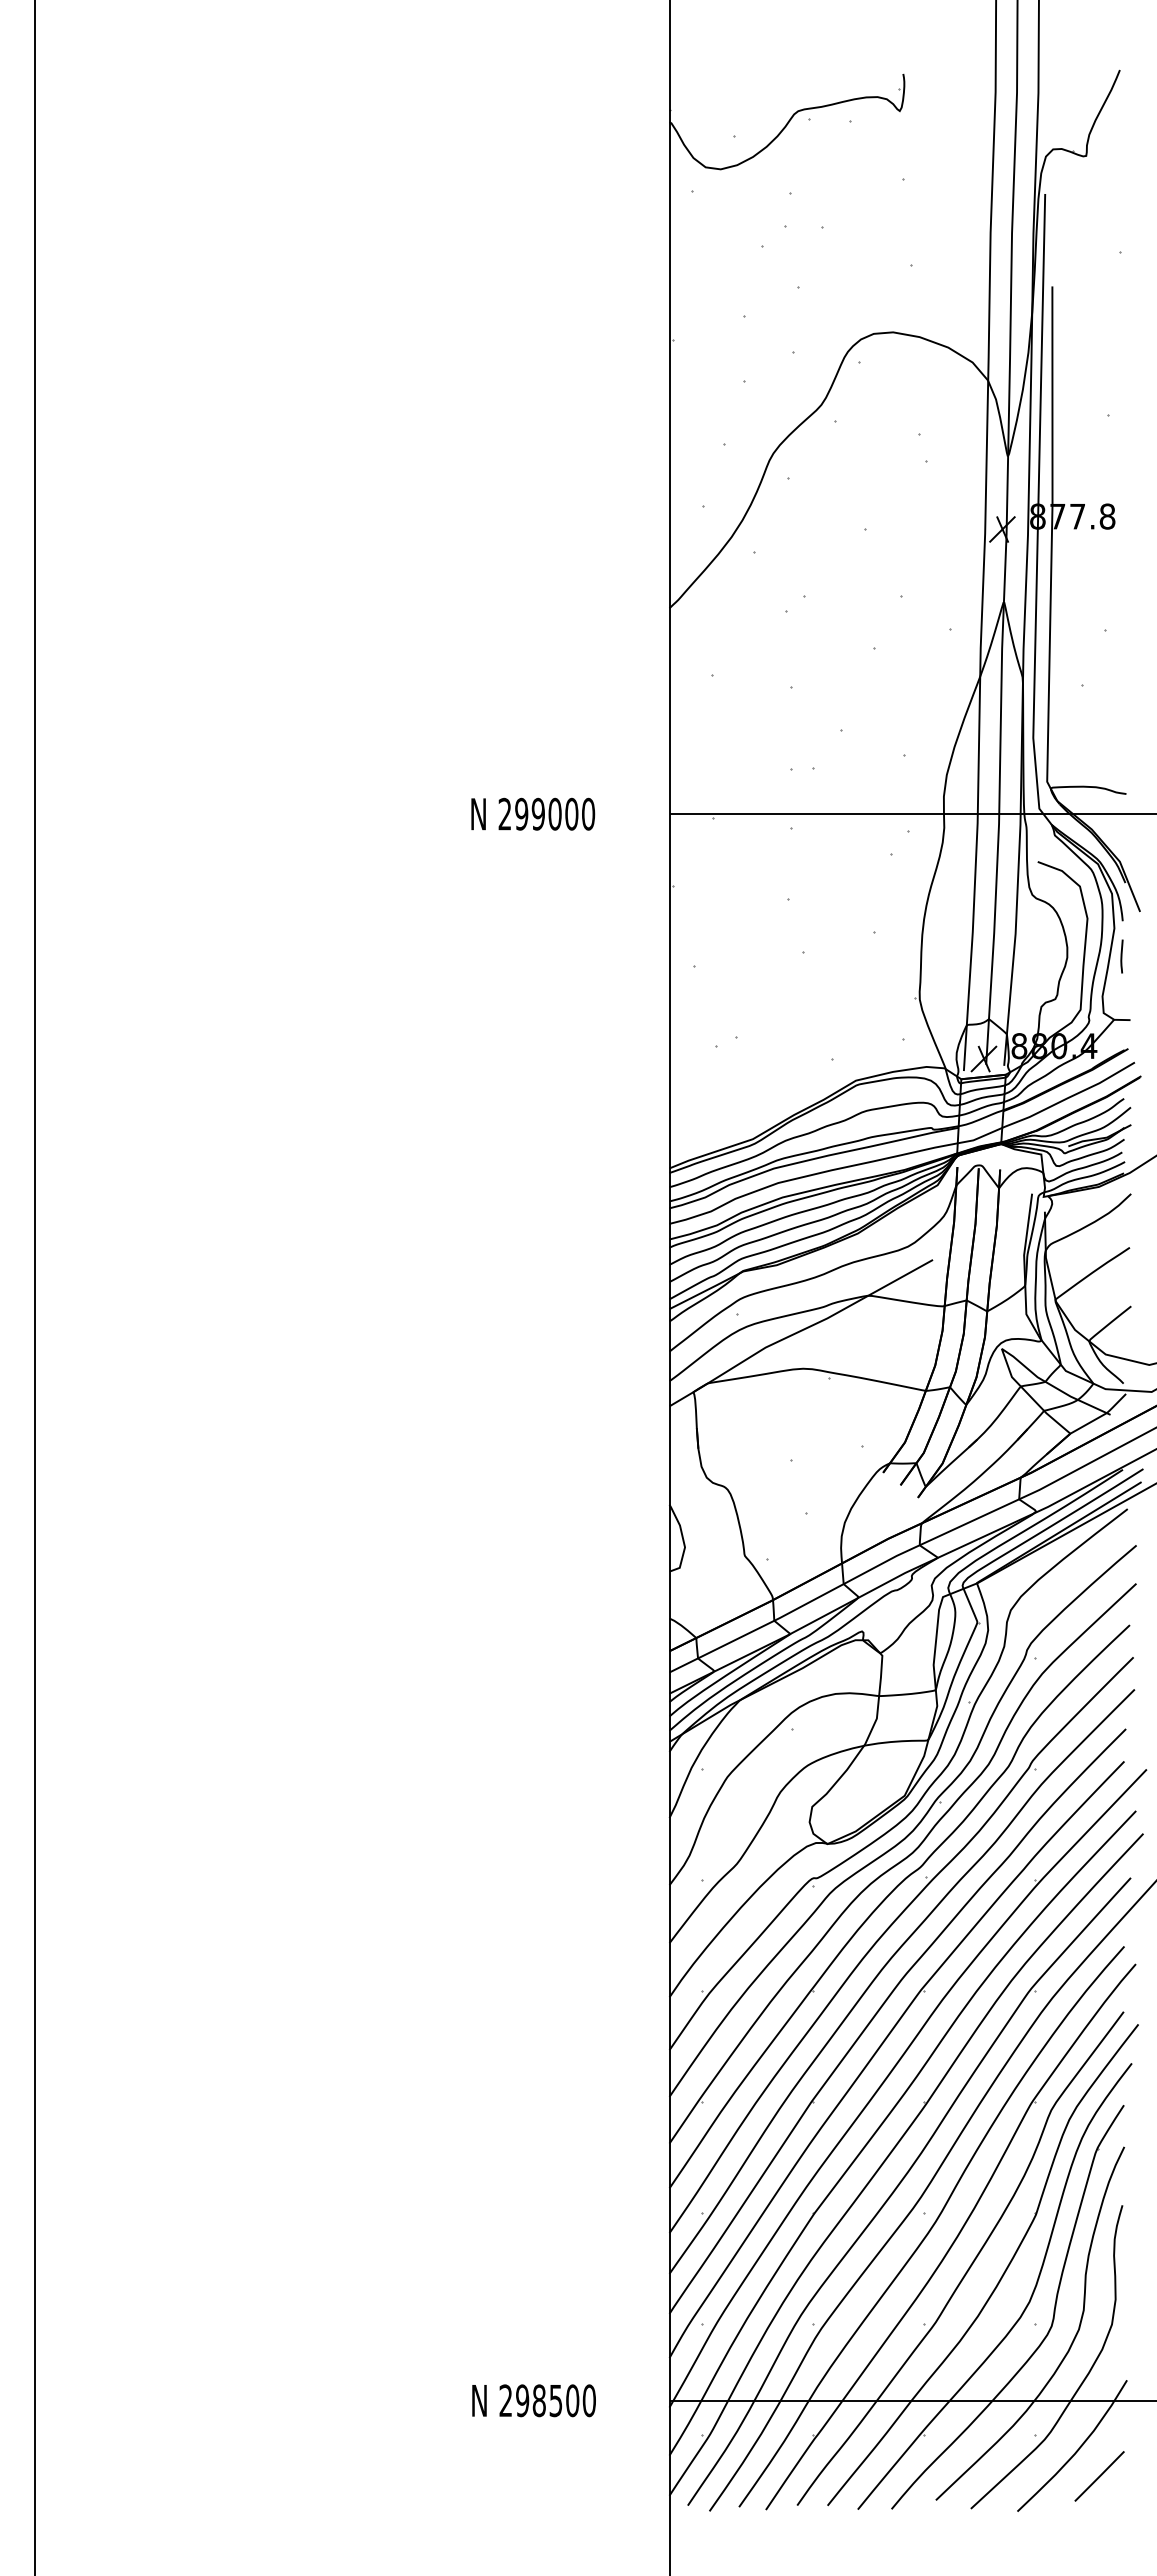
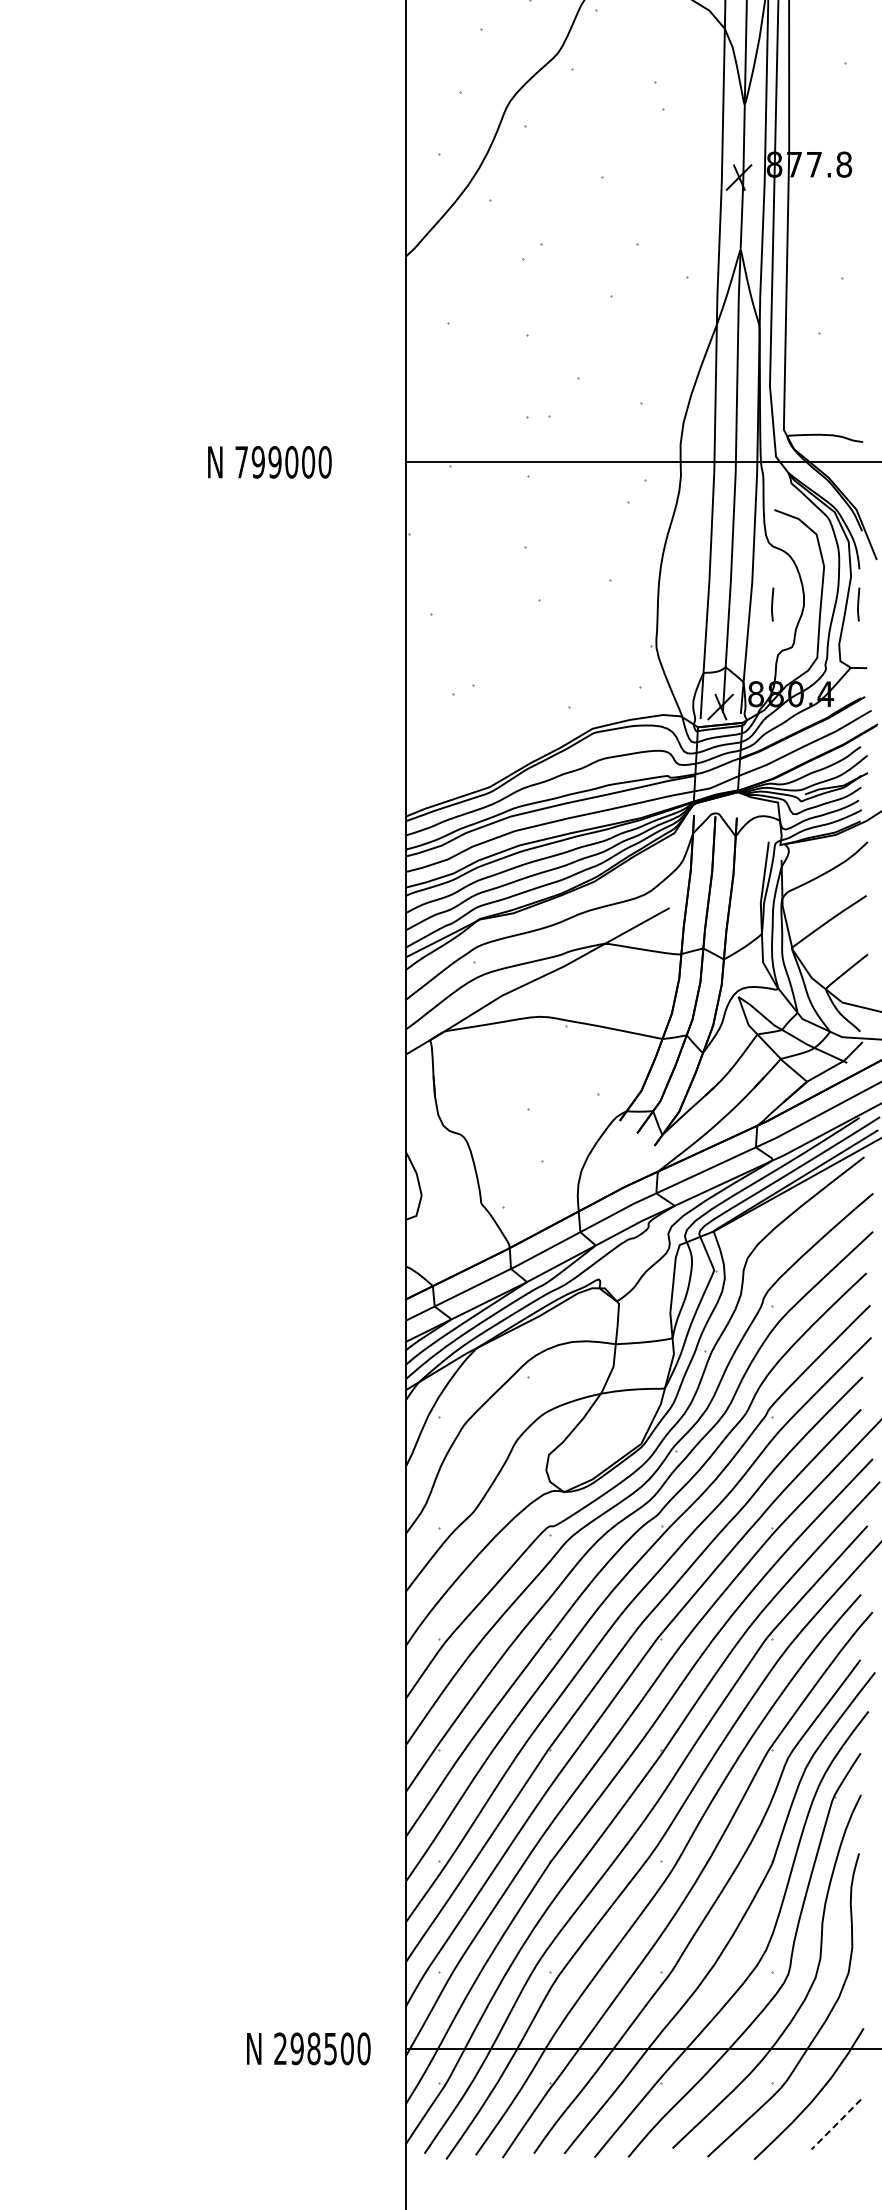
text: (504, 813) -> (241, 461), 299000 -> 799000
line: (1035, 956) -> (772, 604), added
text: (533, 2400) -> (308, 2048), moved
line: (1100, 2476) -> (837, 2124), solid -> dashed

